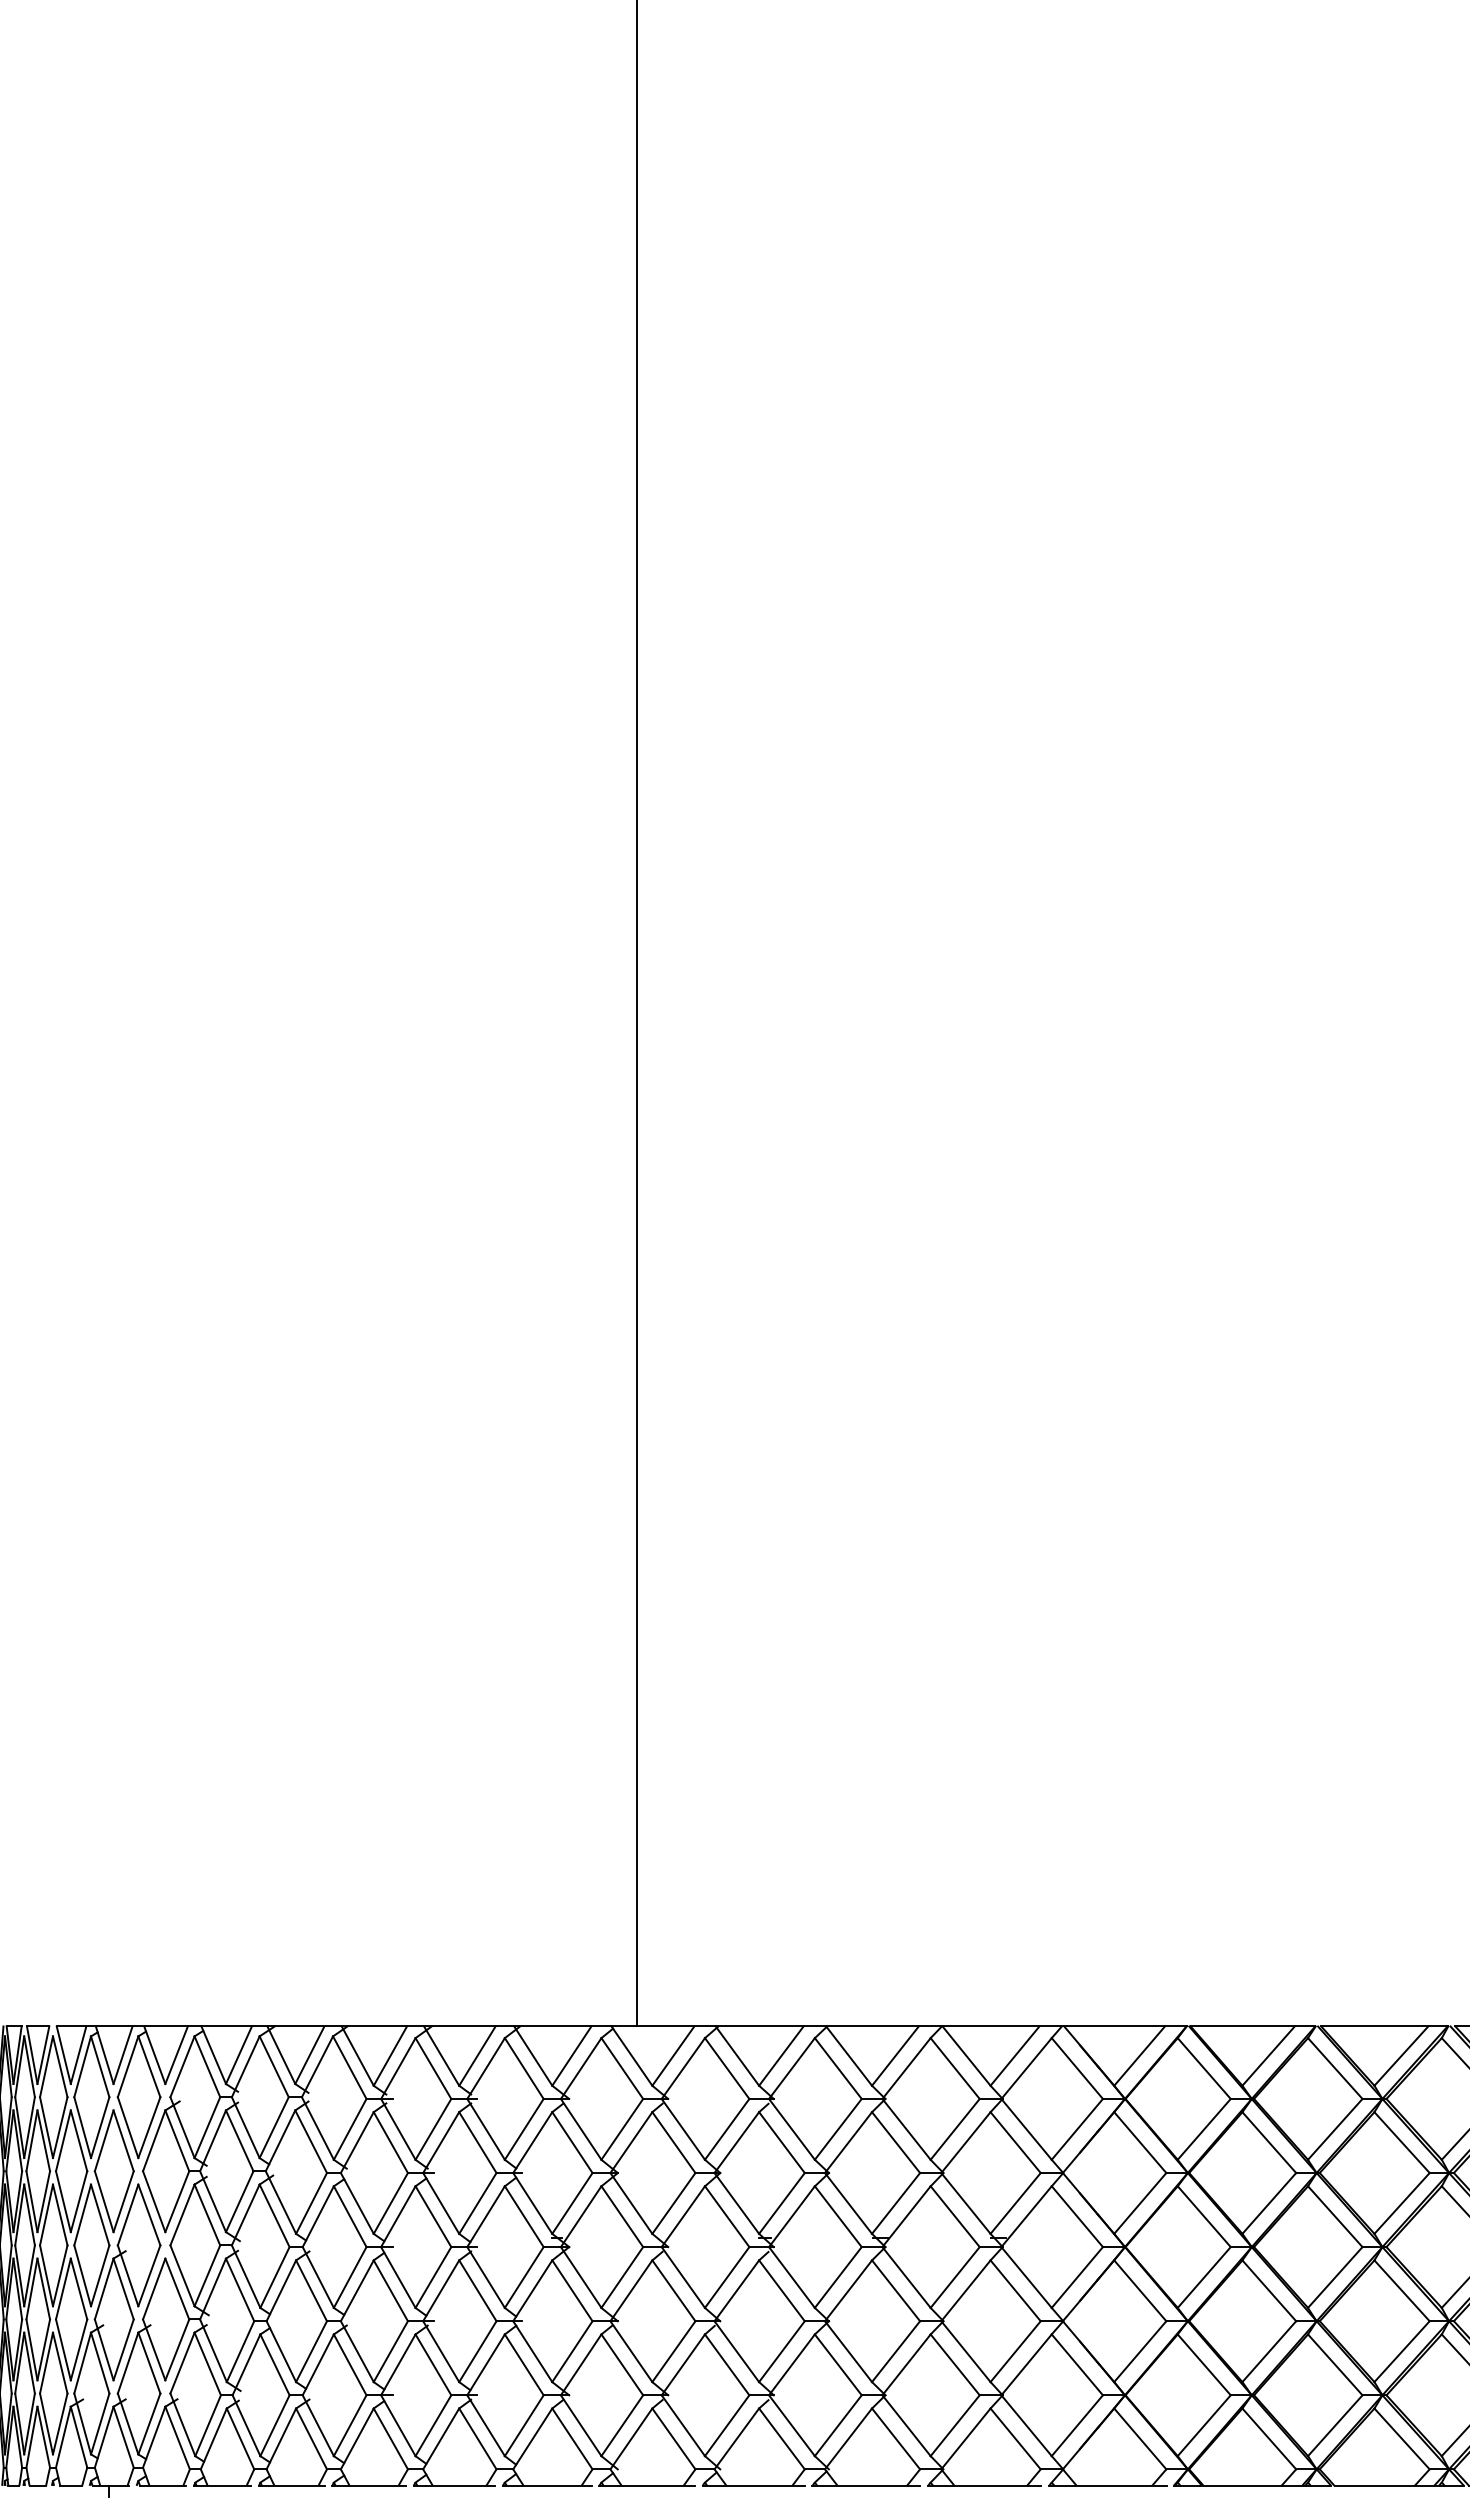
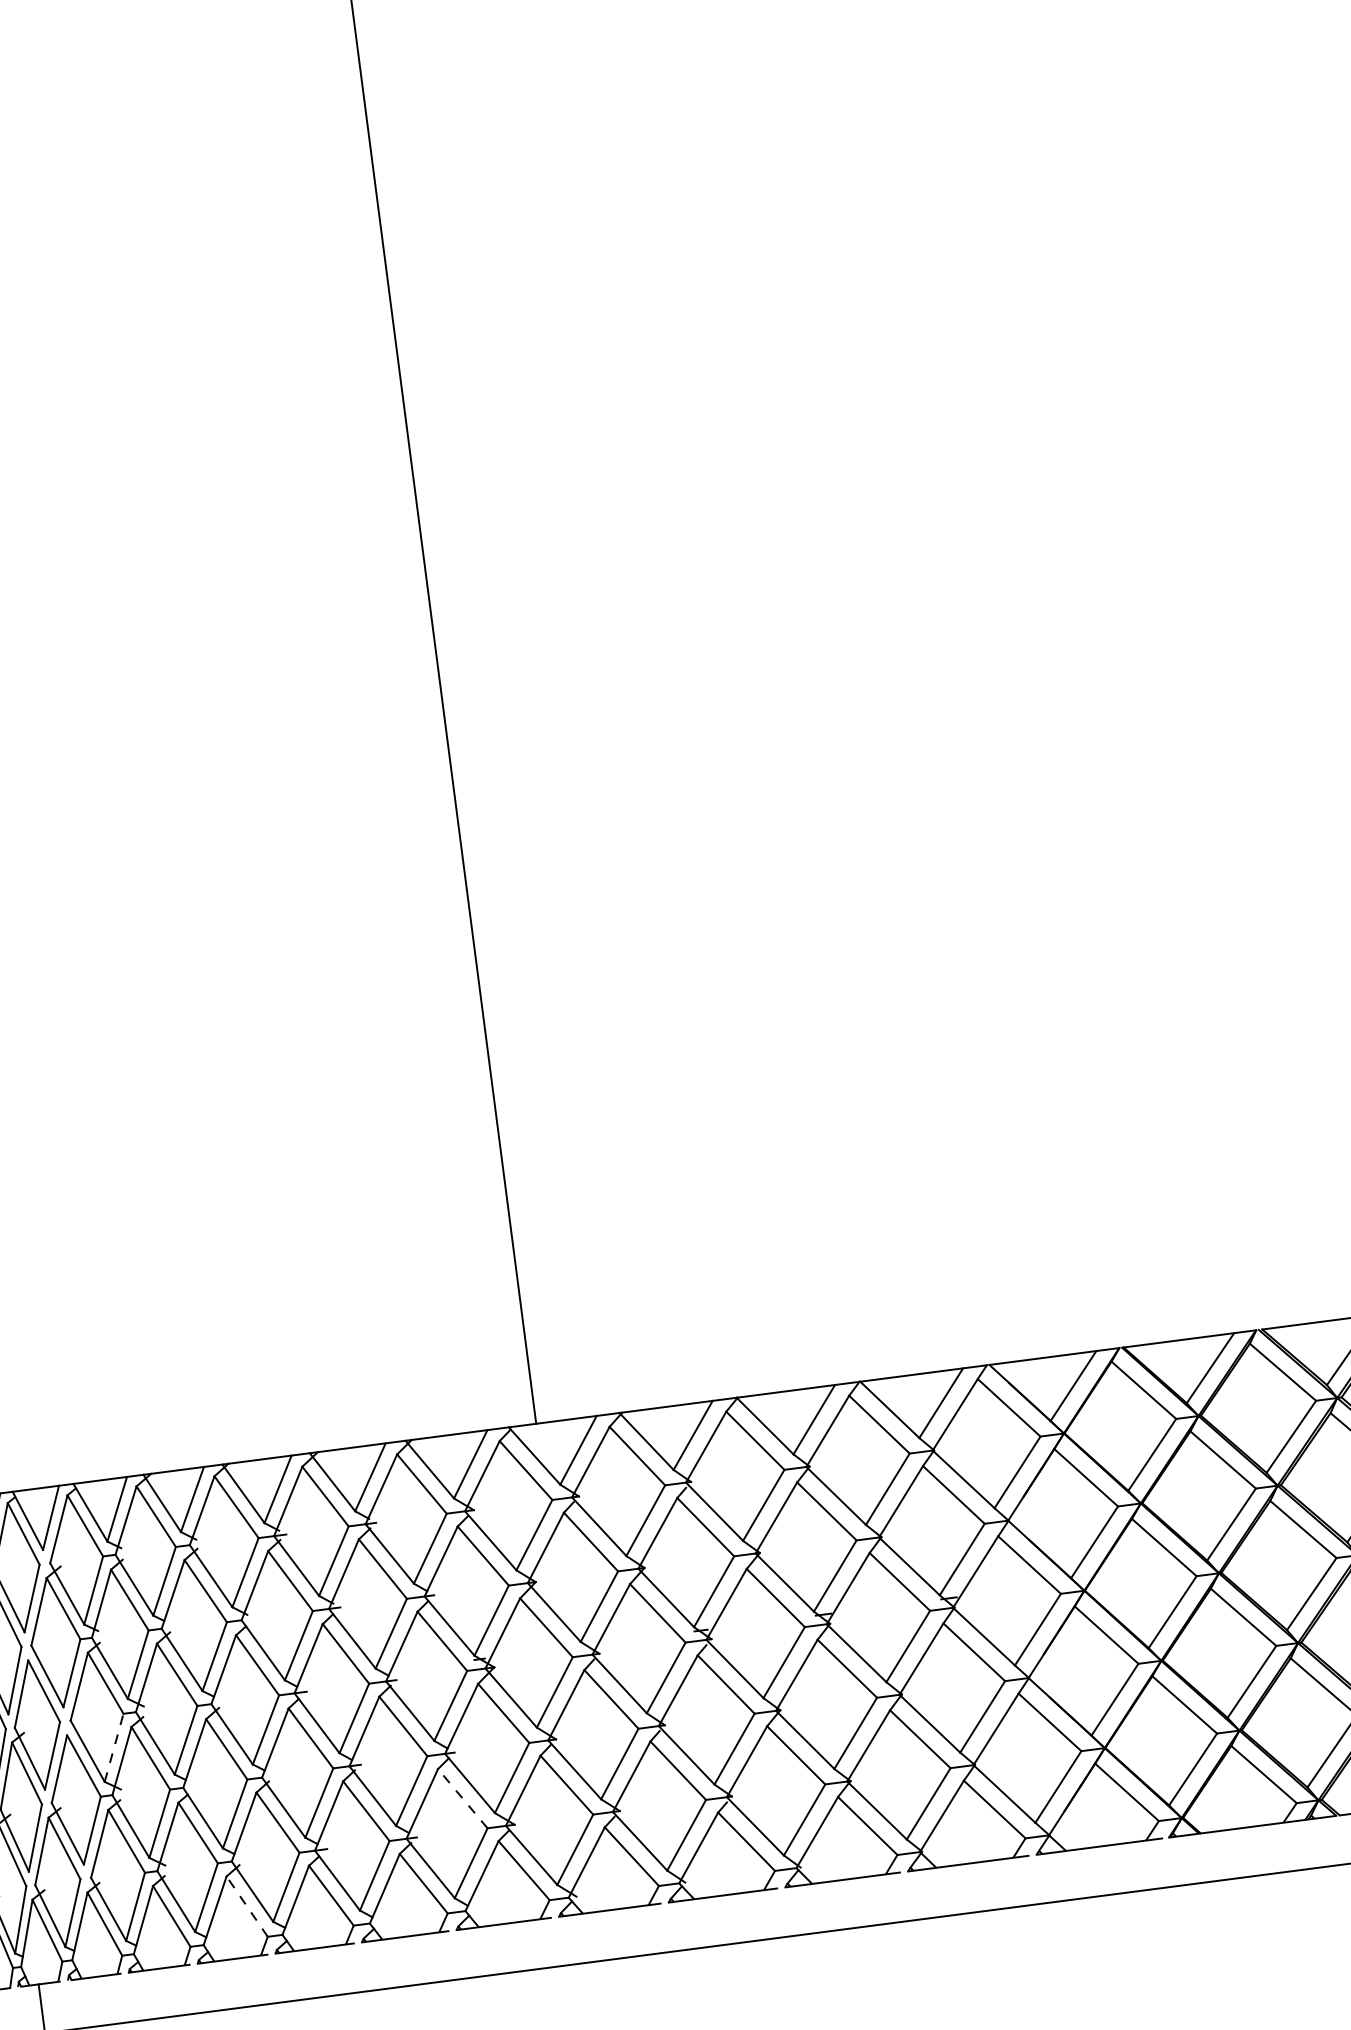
line: (207, 2275) -> (114, 1747), solid -> dashed
line: (523, 2364) -> (461, 1798), solid -> dashed
line: (311, 2438) -> (247, 1906), solid -> dashed

